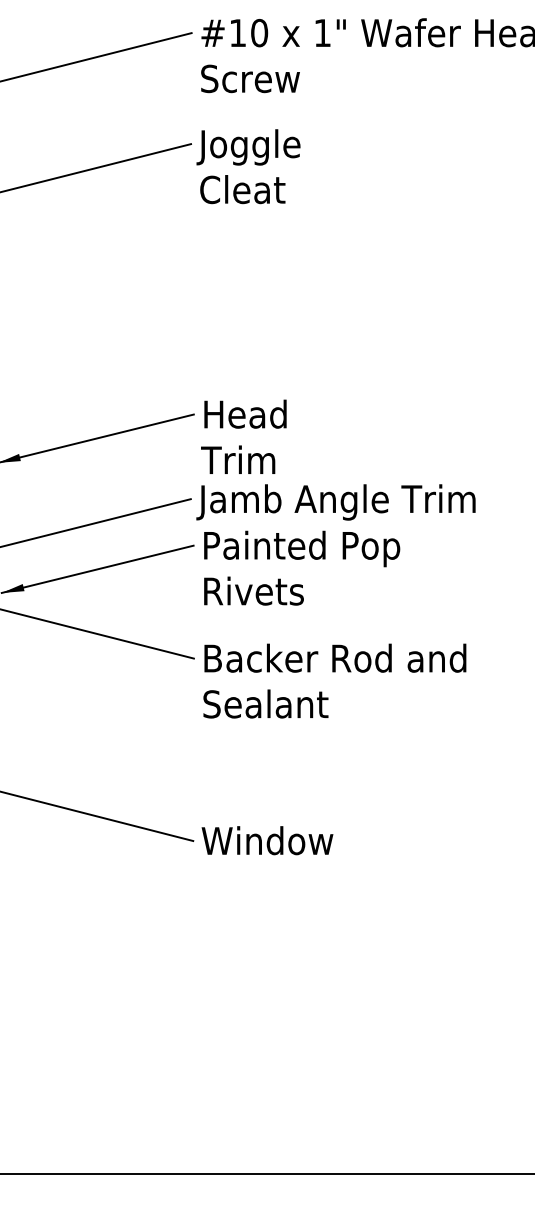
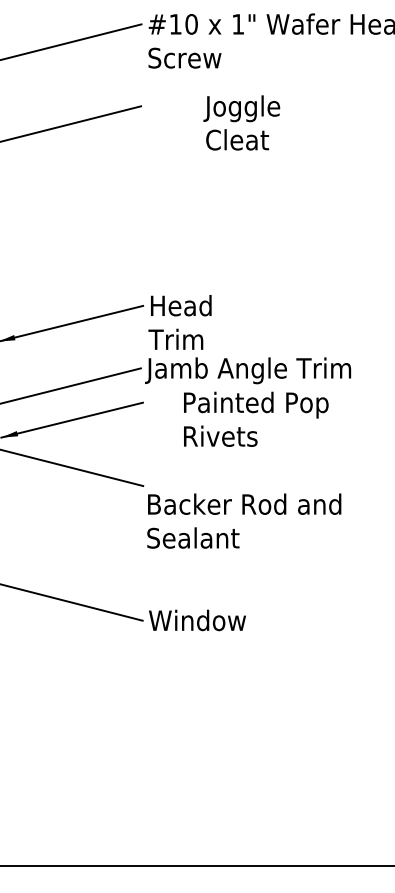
text: (248, 166) -> (241, 122), moved
text: (302, 567) -> (256, 418), moved
text: (334, 680) -> (244, 520), moved

